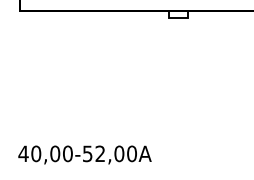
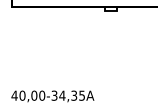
text: (110, 153) -> (68, 95), 40,00-52,00A -> 40,00-34,35A

